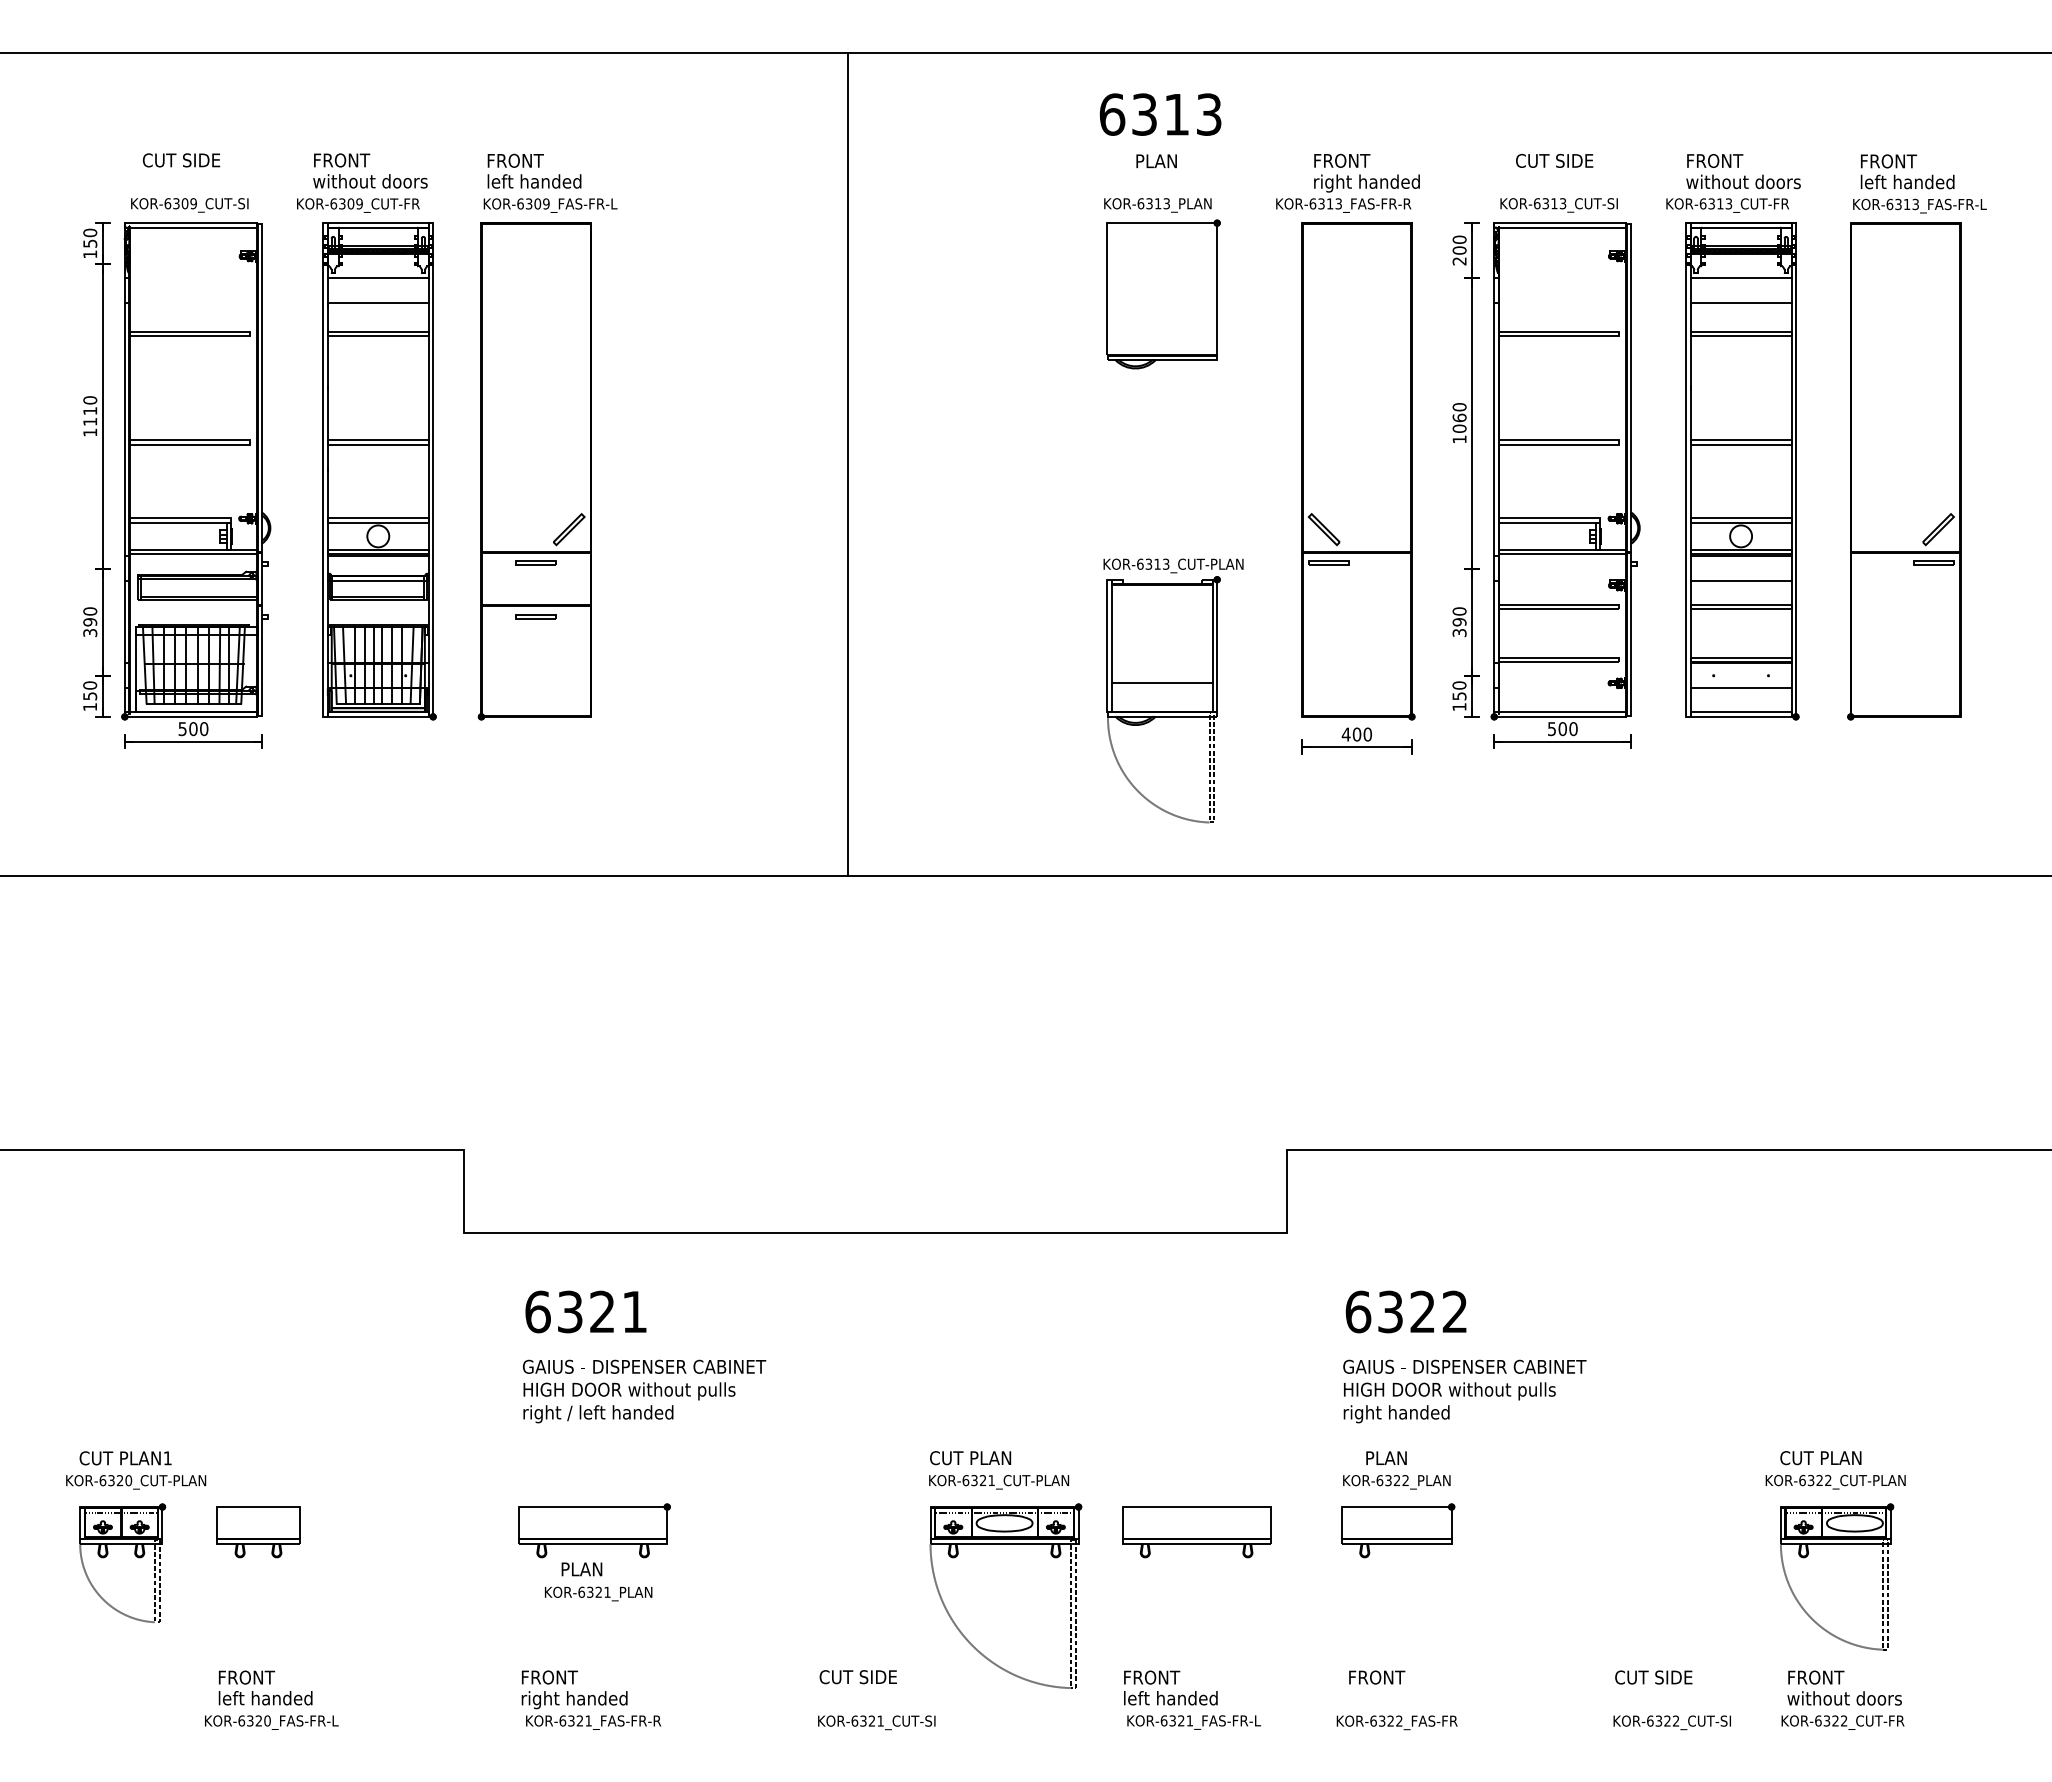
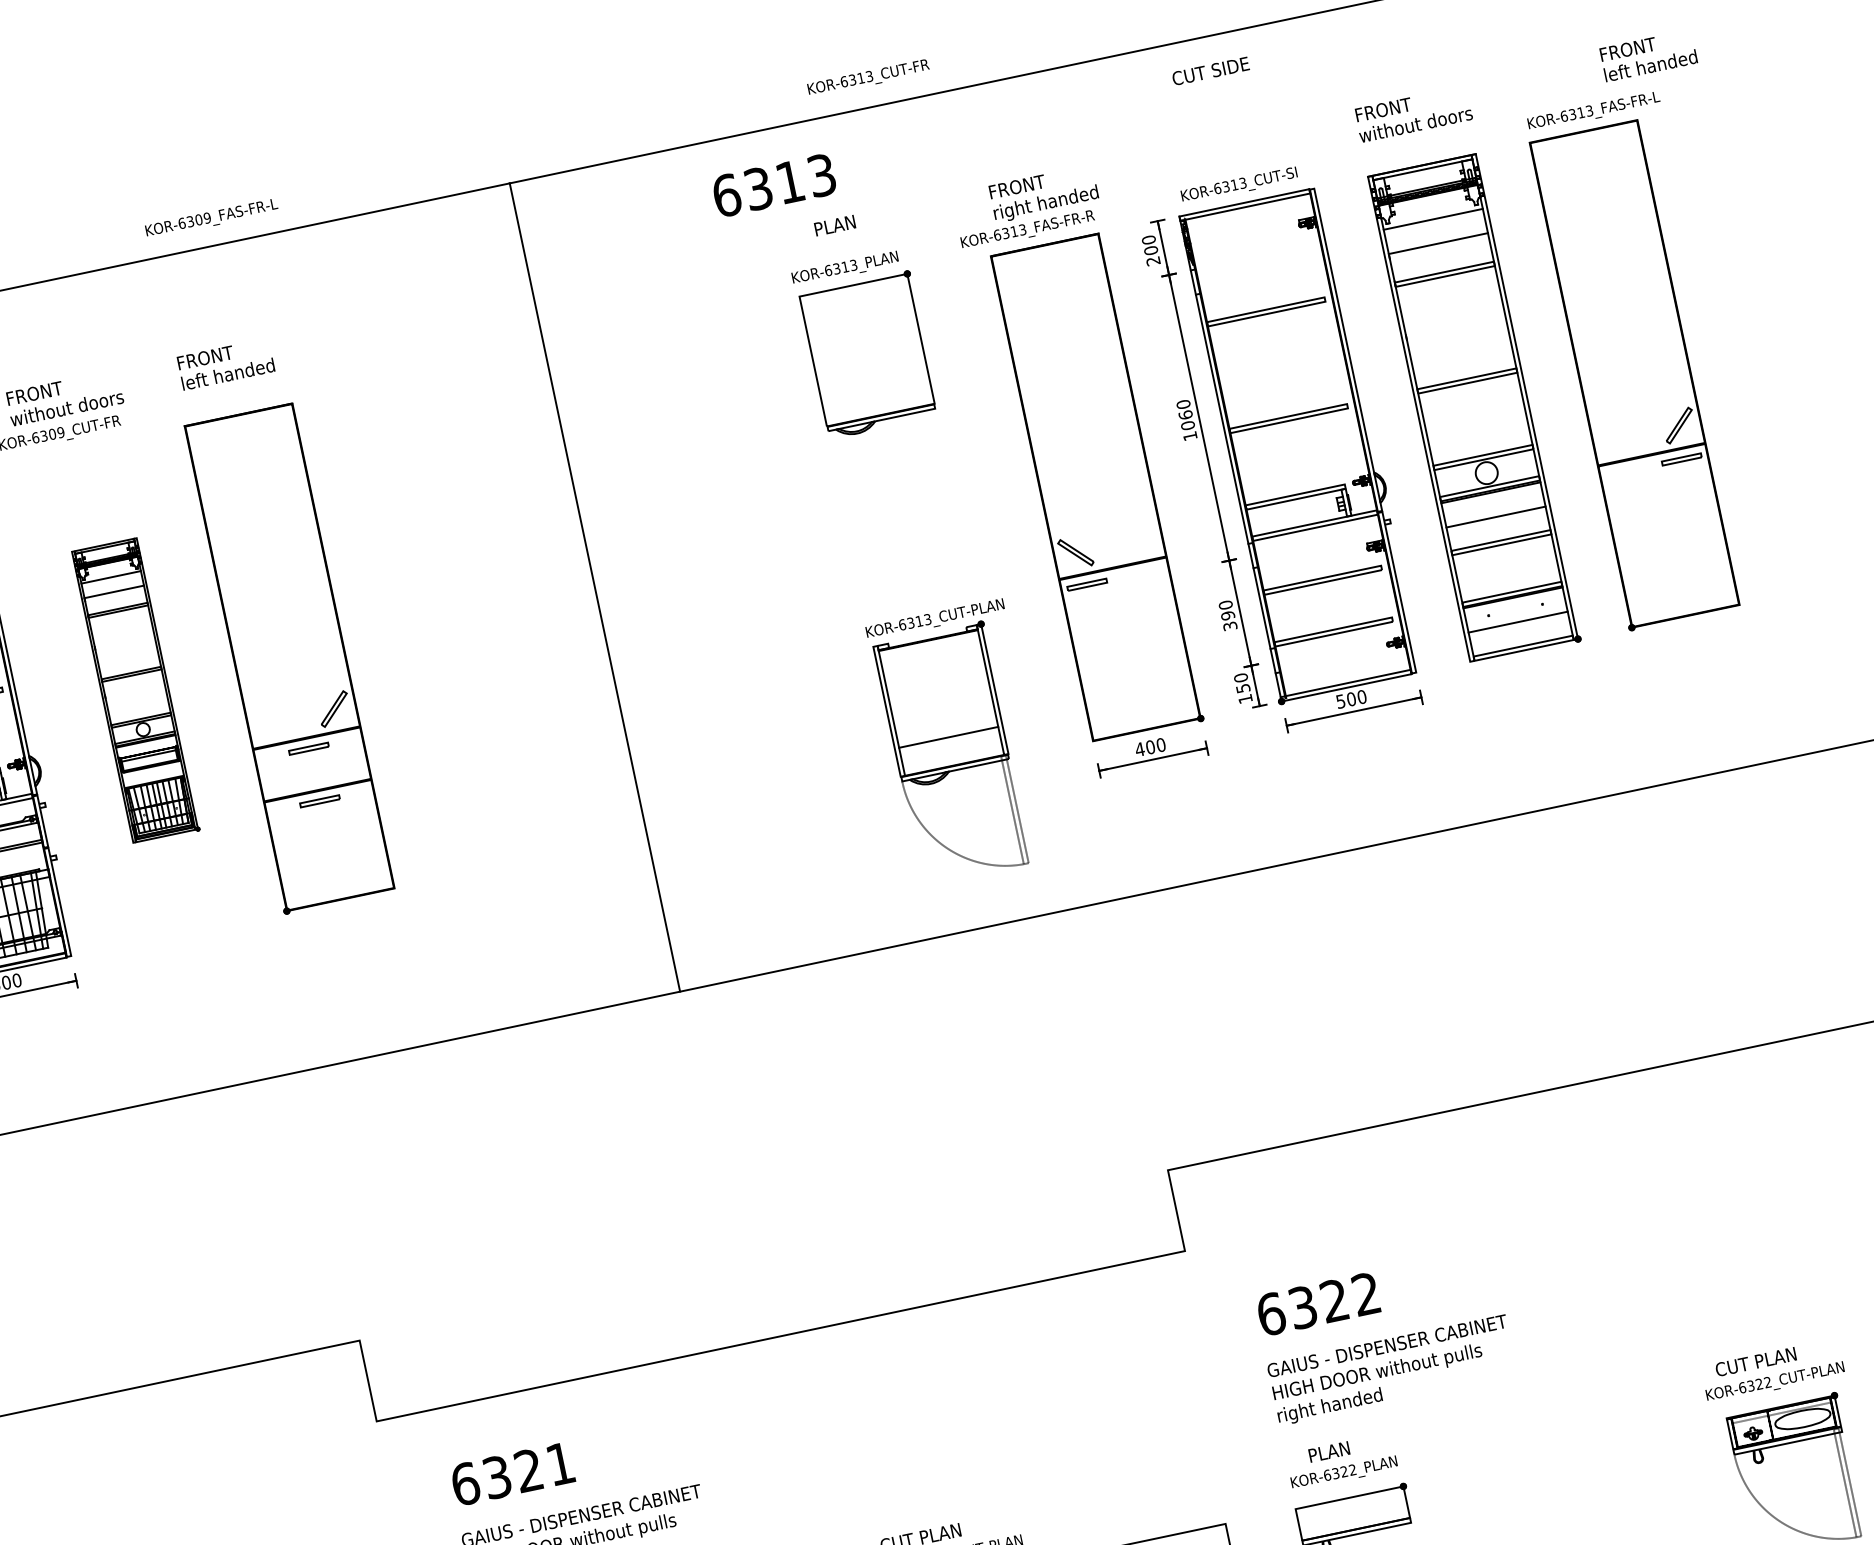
text: (1160, 114) -> (774, 185), moved
text: (1554, 160) -> (1210, 70), moved
text: (1907, 171) -> (1648, 55), moved
text: (550, 205) -> (211, 218), moved
text: (1727, 205) -> (868, 78), moved
part: (379, 471) -> (135, 691), size x0.6

